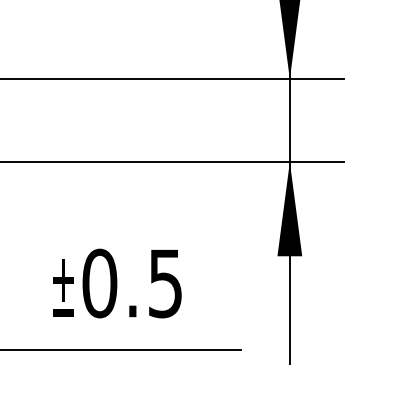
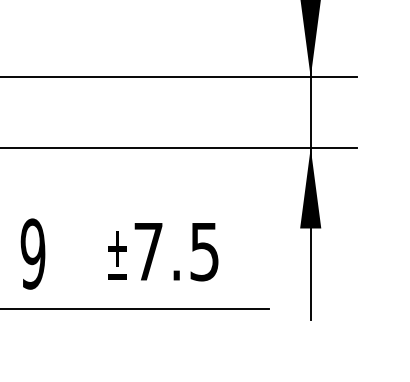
text: (99, 283) -> (148, 251), 0.5 -> 7.5

